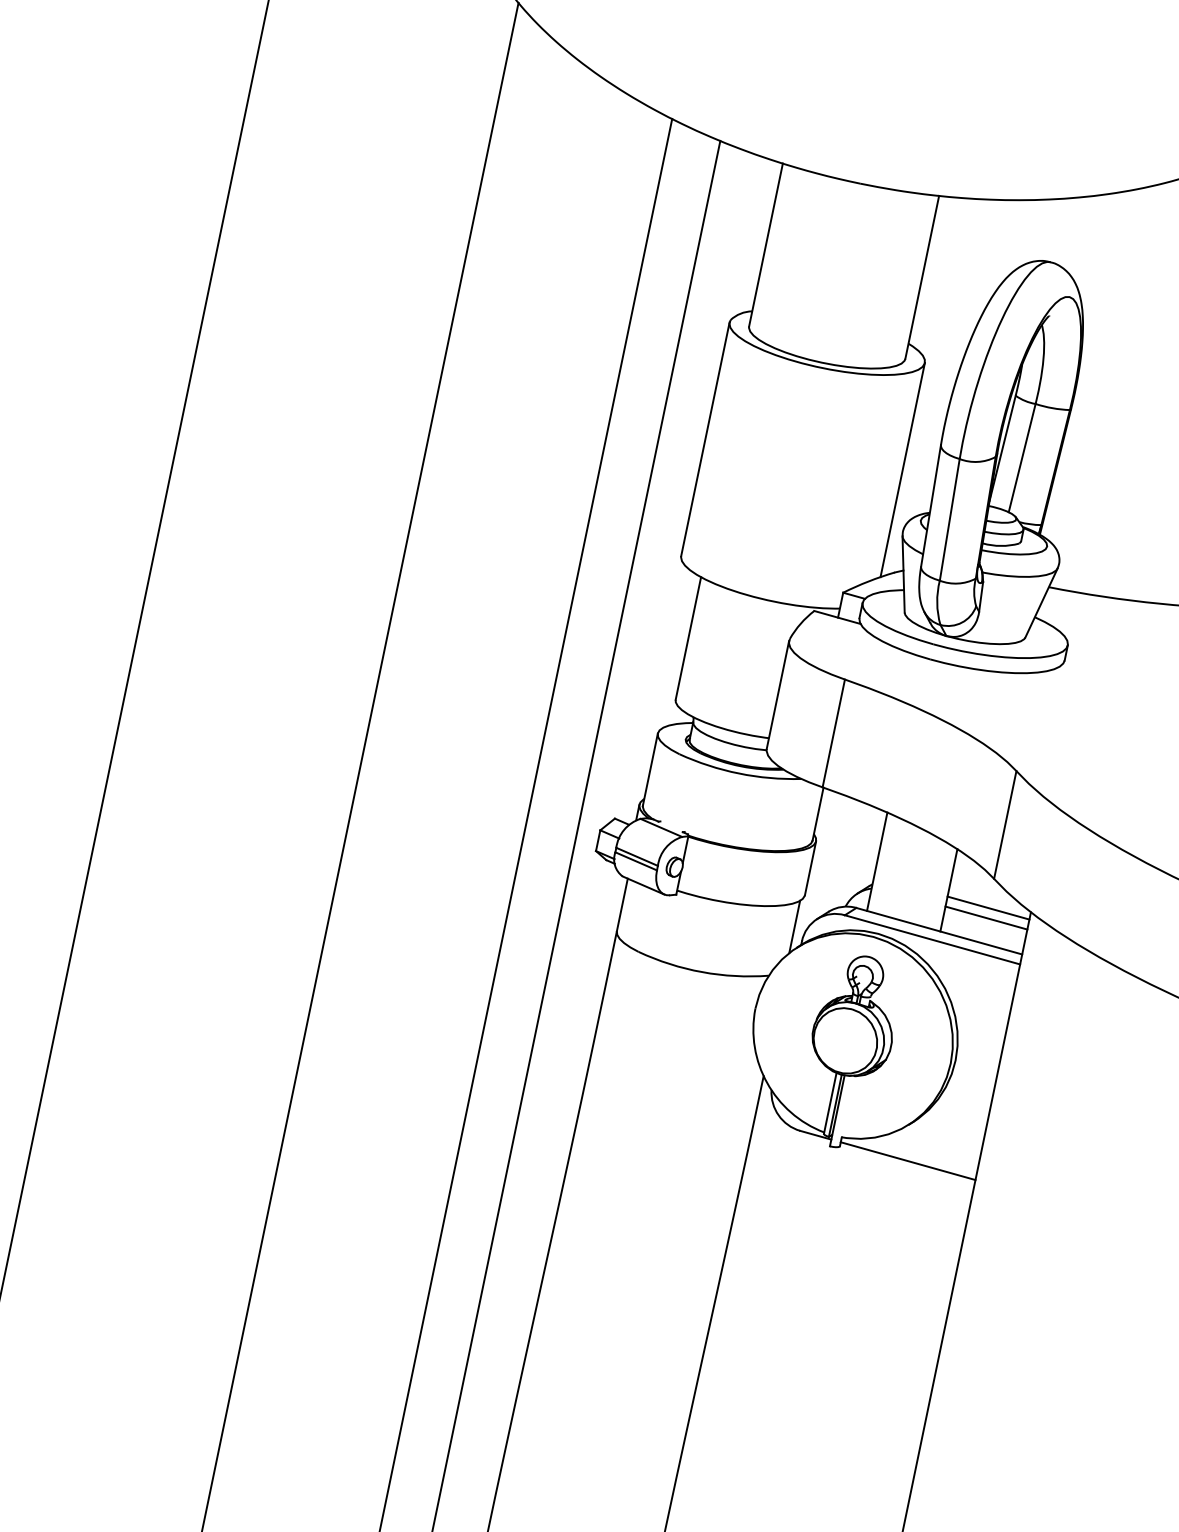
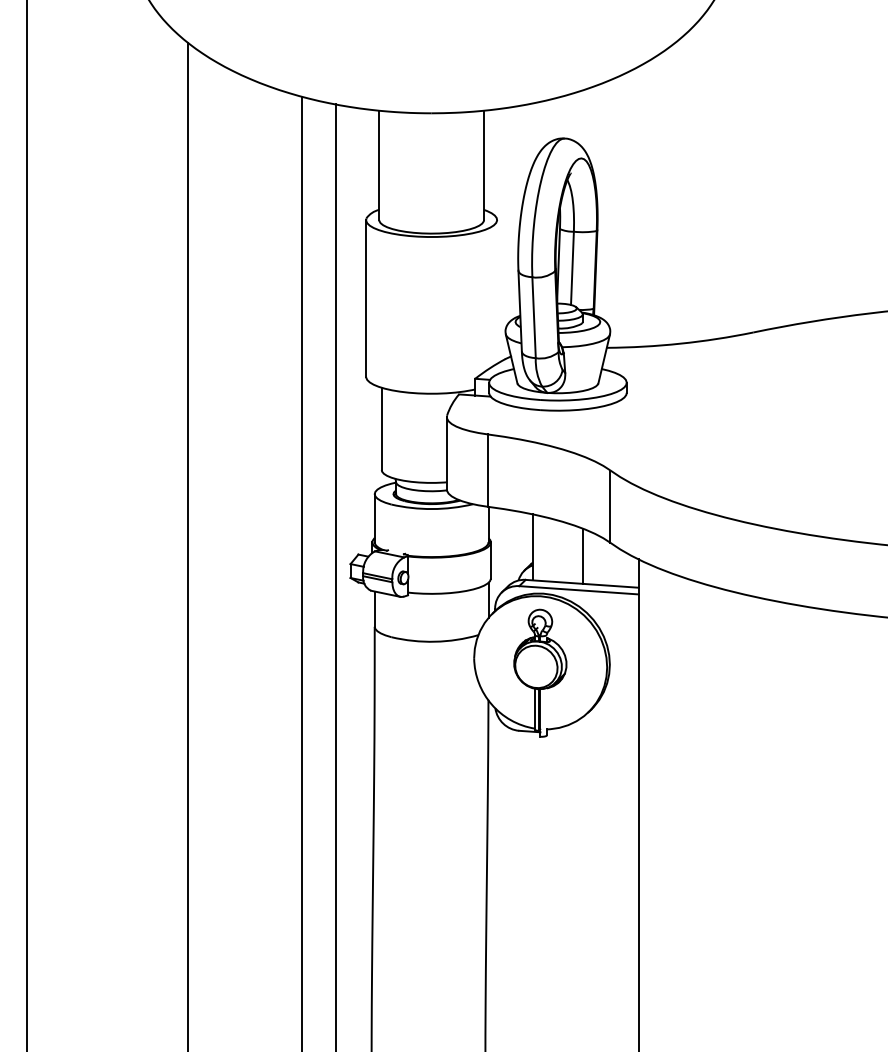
line: (903, 469) -> (497, 291), removed
line: (988, 908) -> (610, 562), removed
line: (985, 918) -> (610, 569), removed
line: (907, 1160) -> (592, 735), removed

